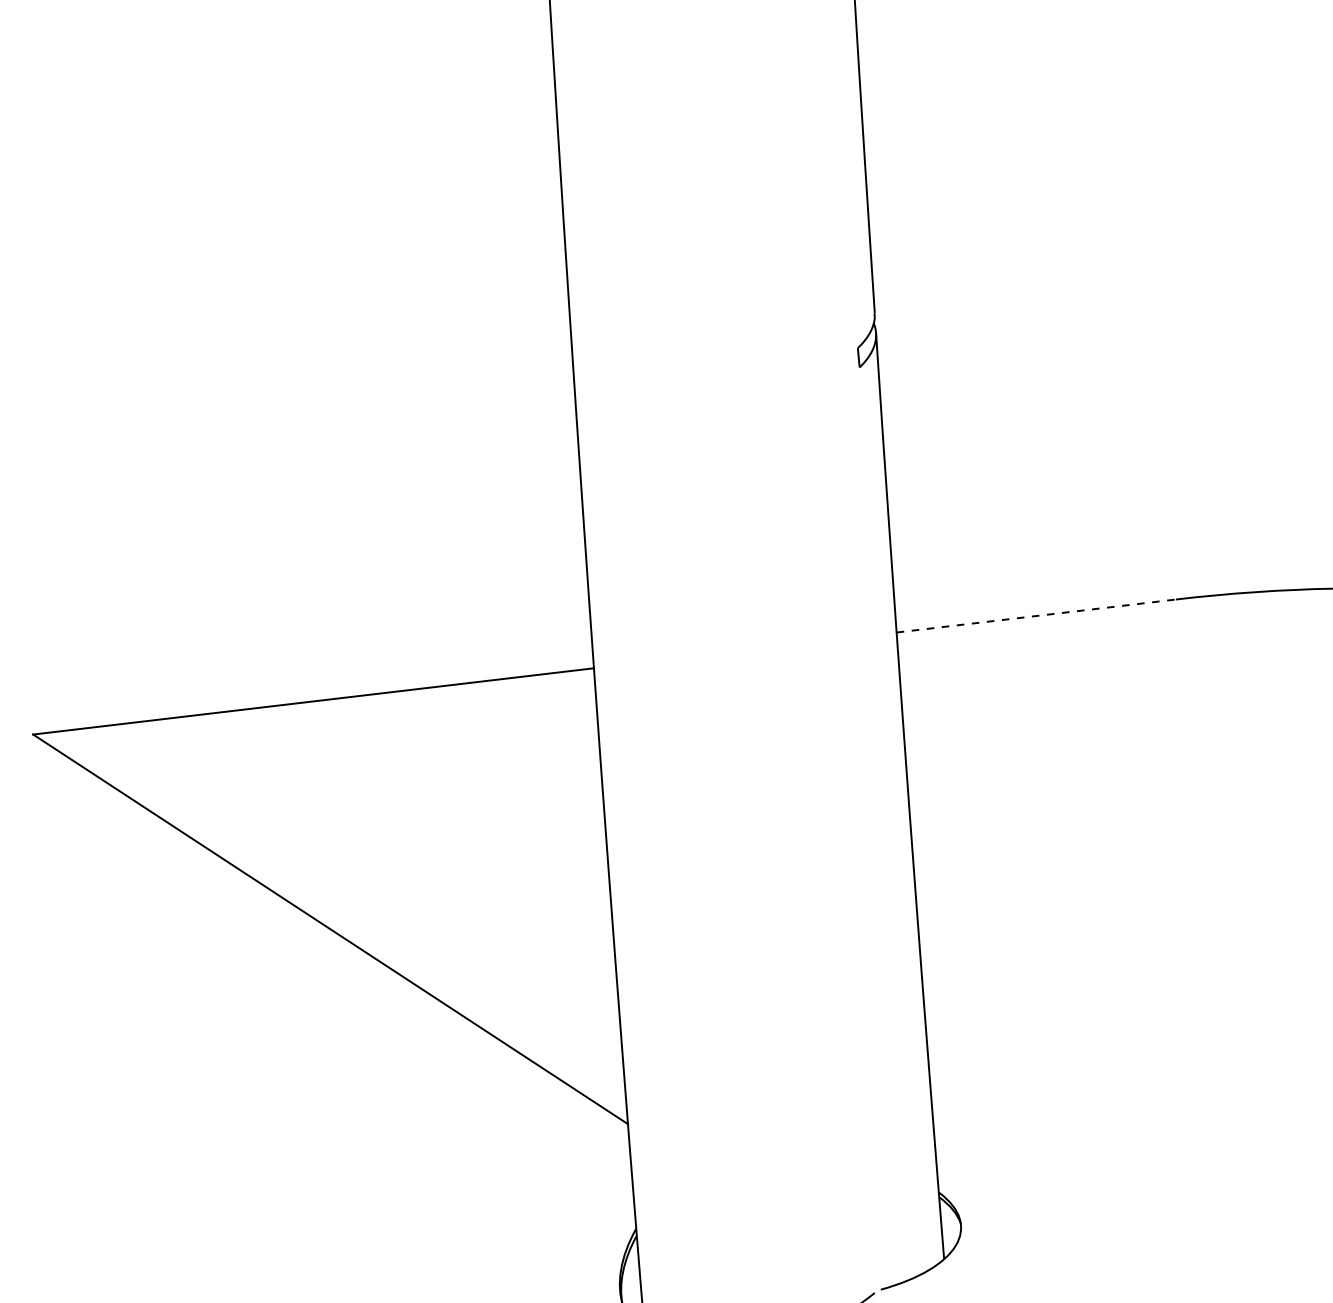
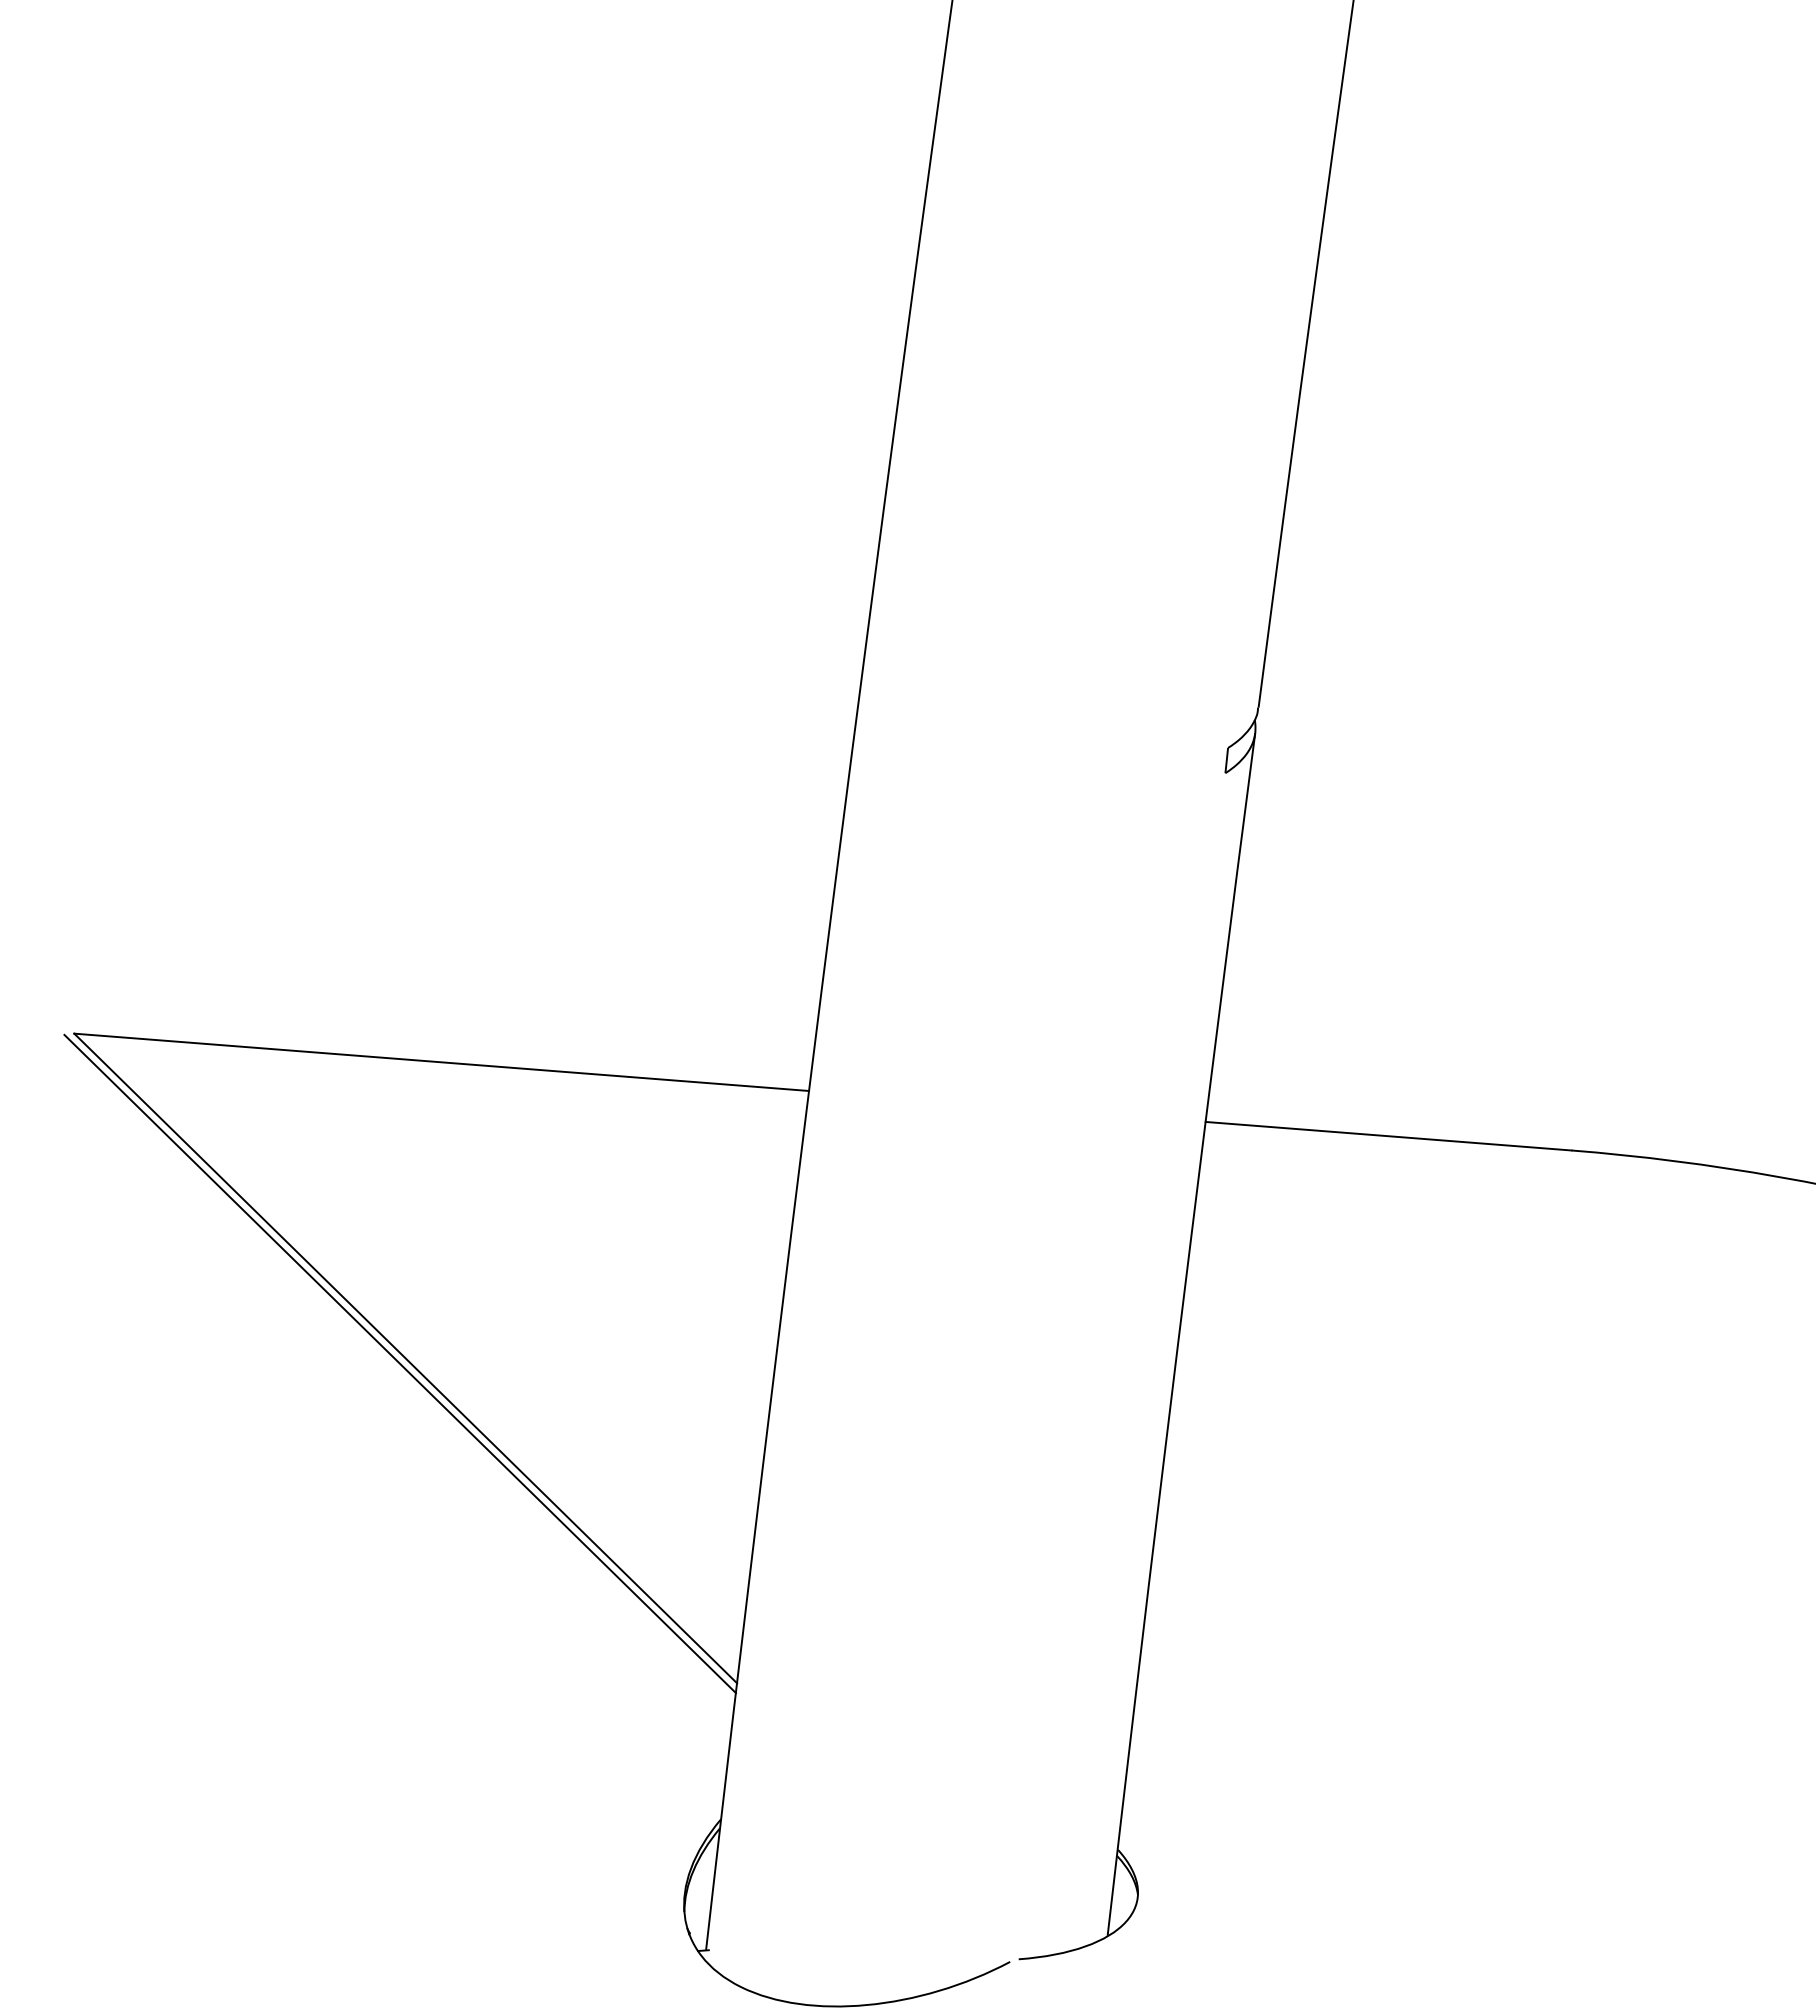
line: (1037, 616) -> (1389, 1136), dashed -> solid
line: (326, 934) -> (399, 1363), added

